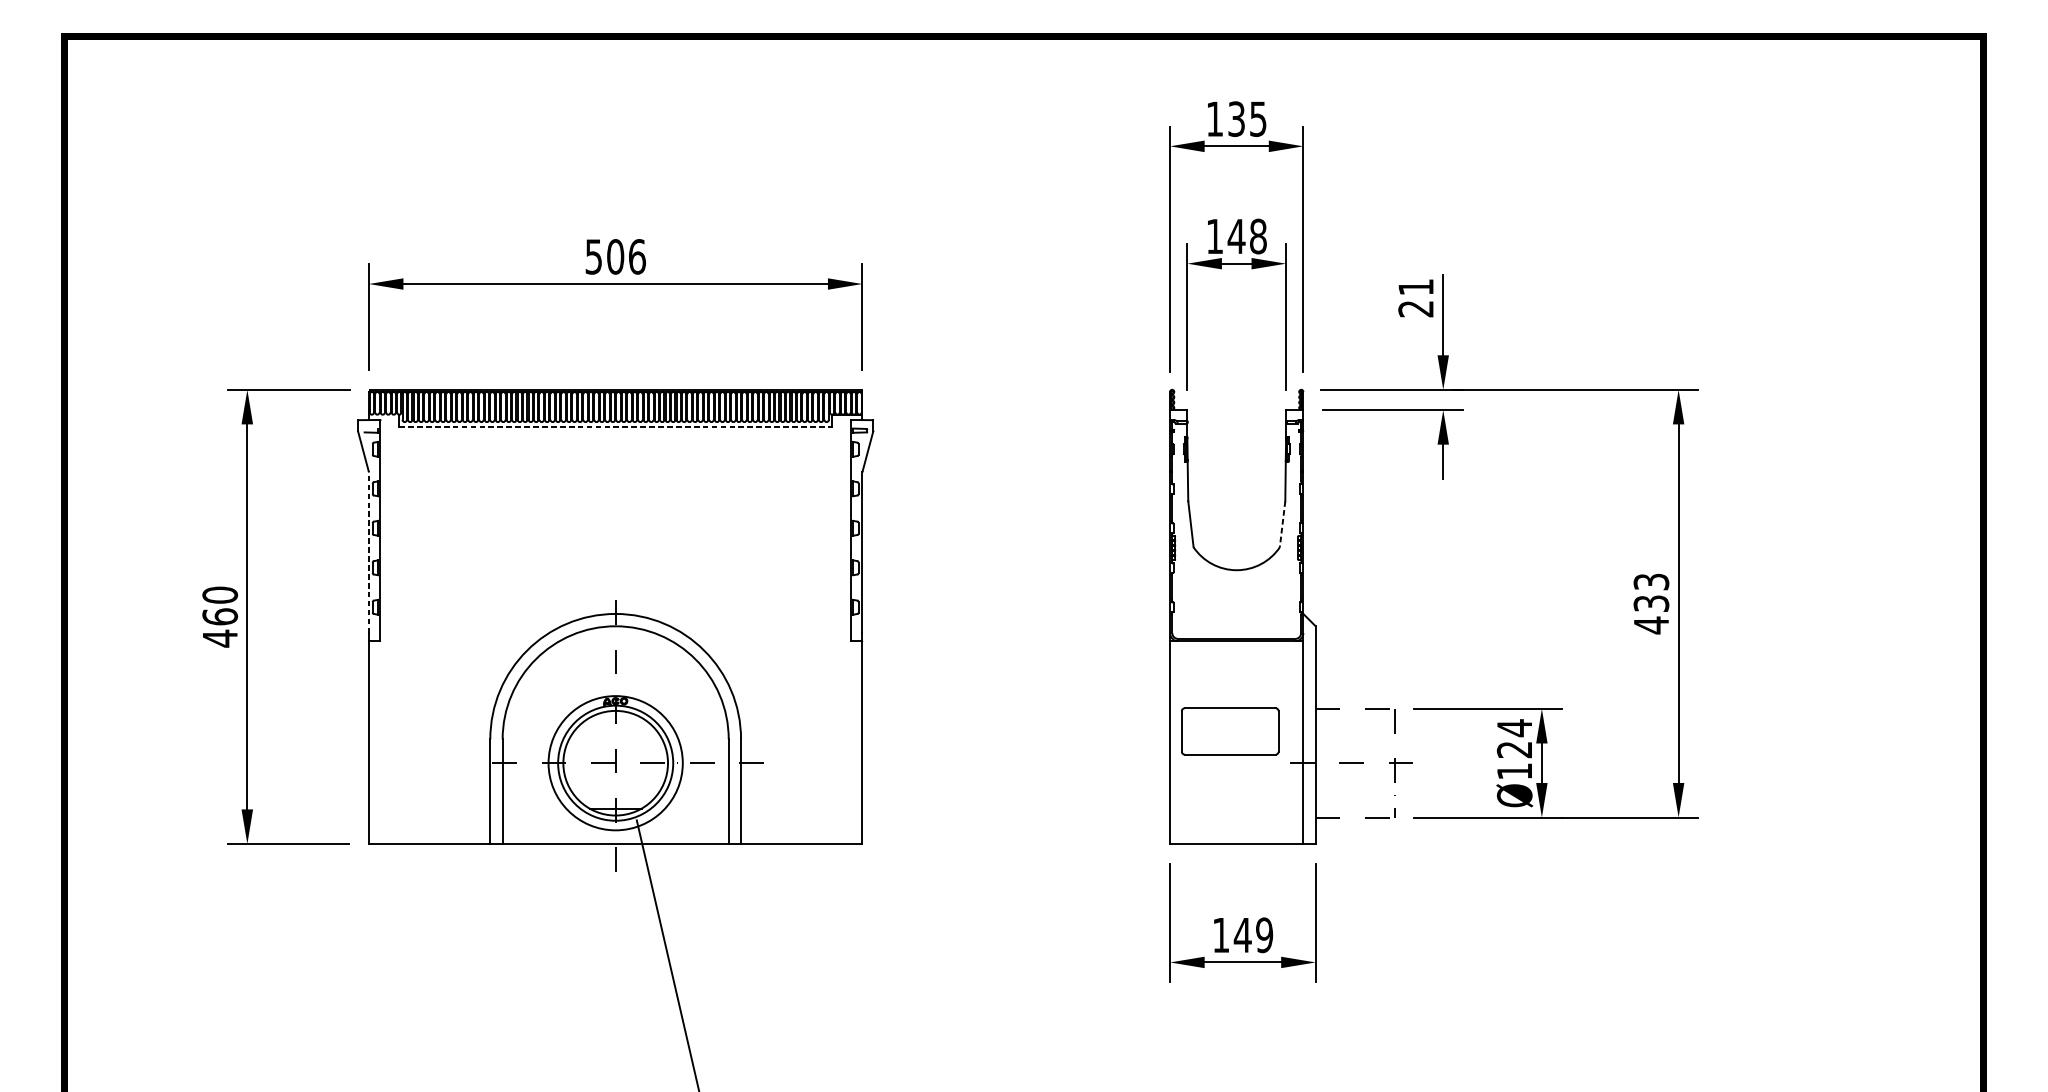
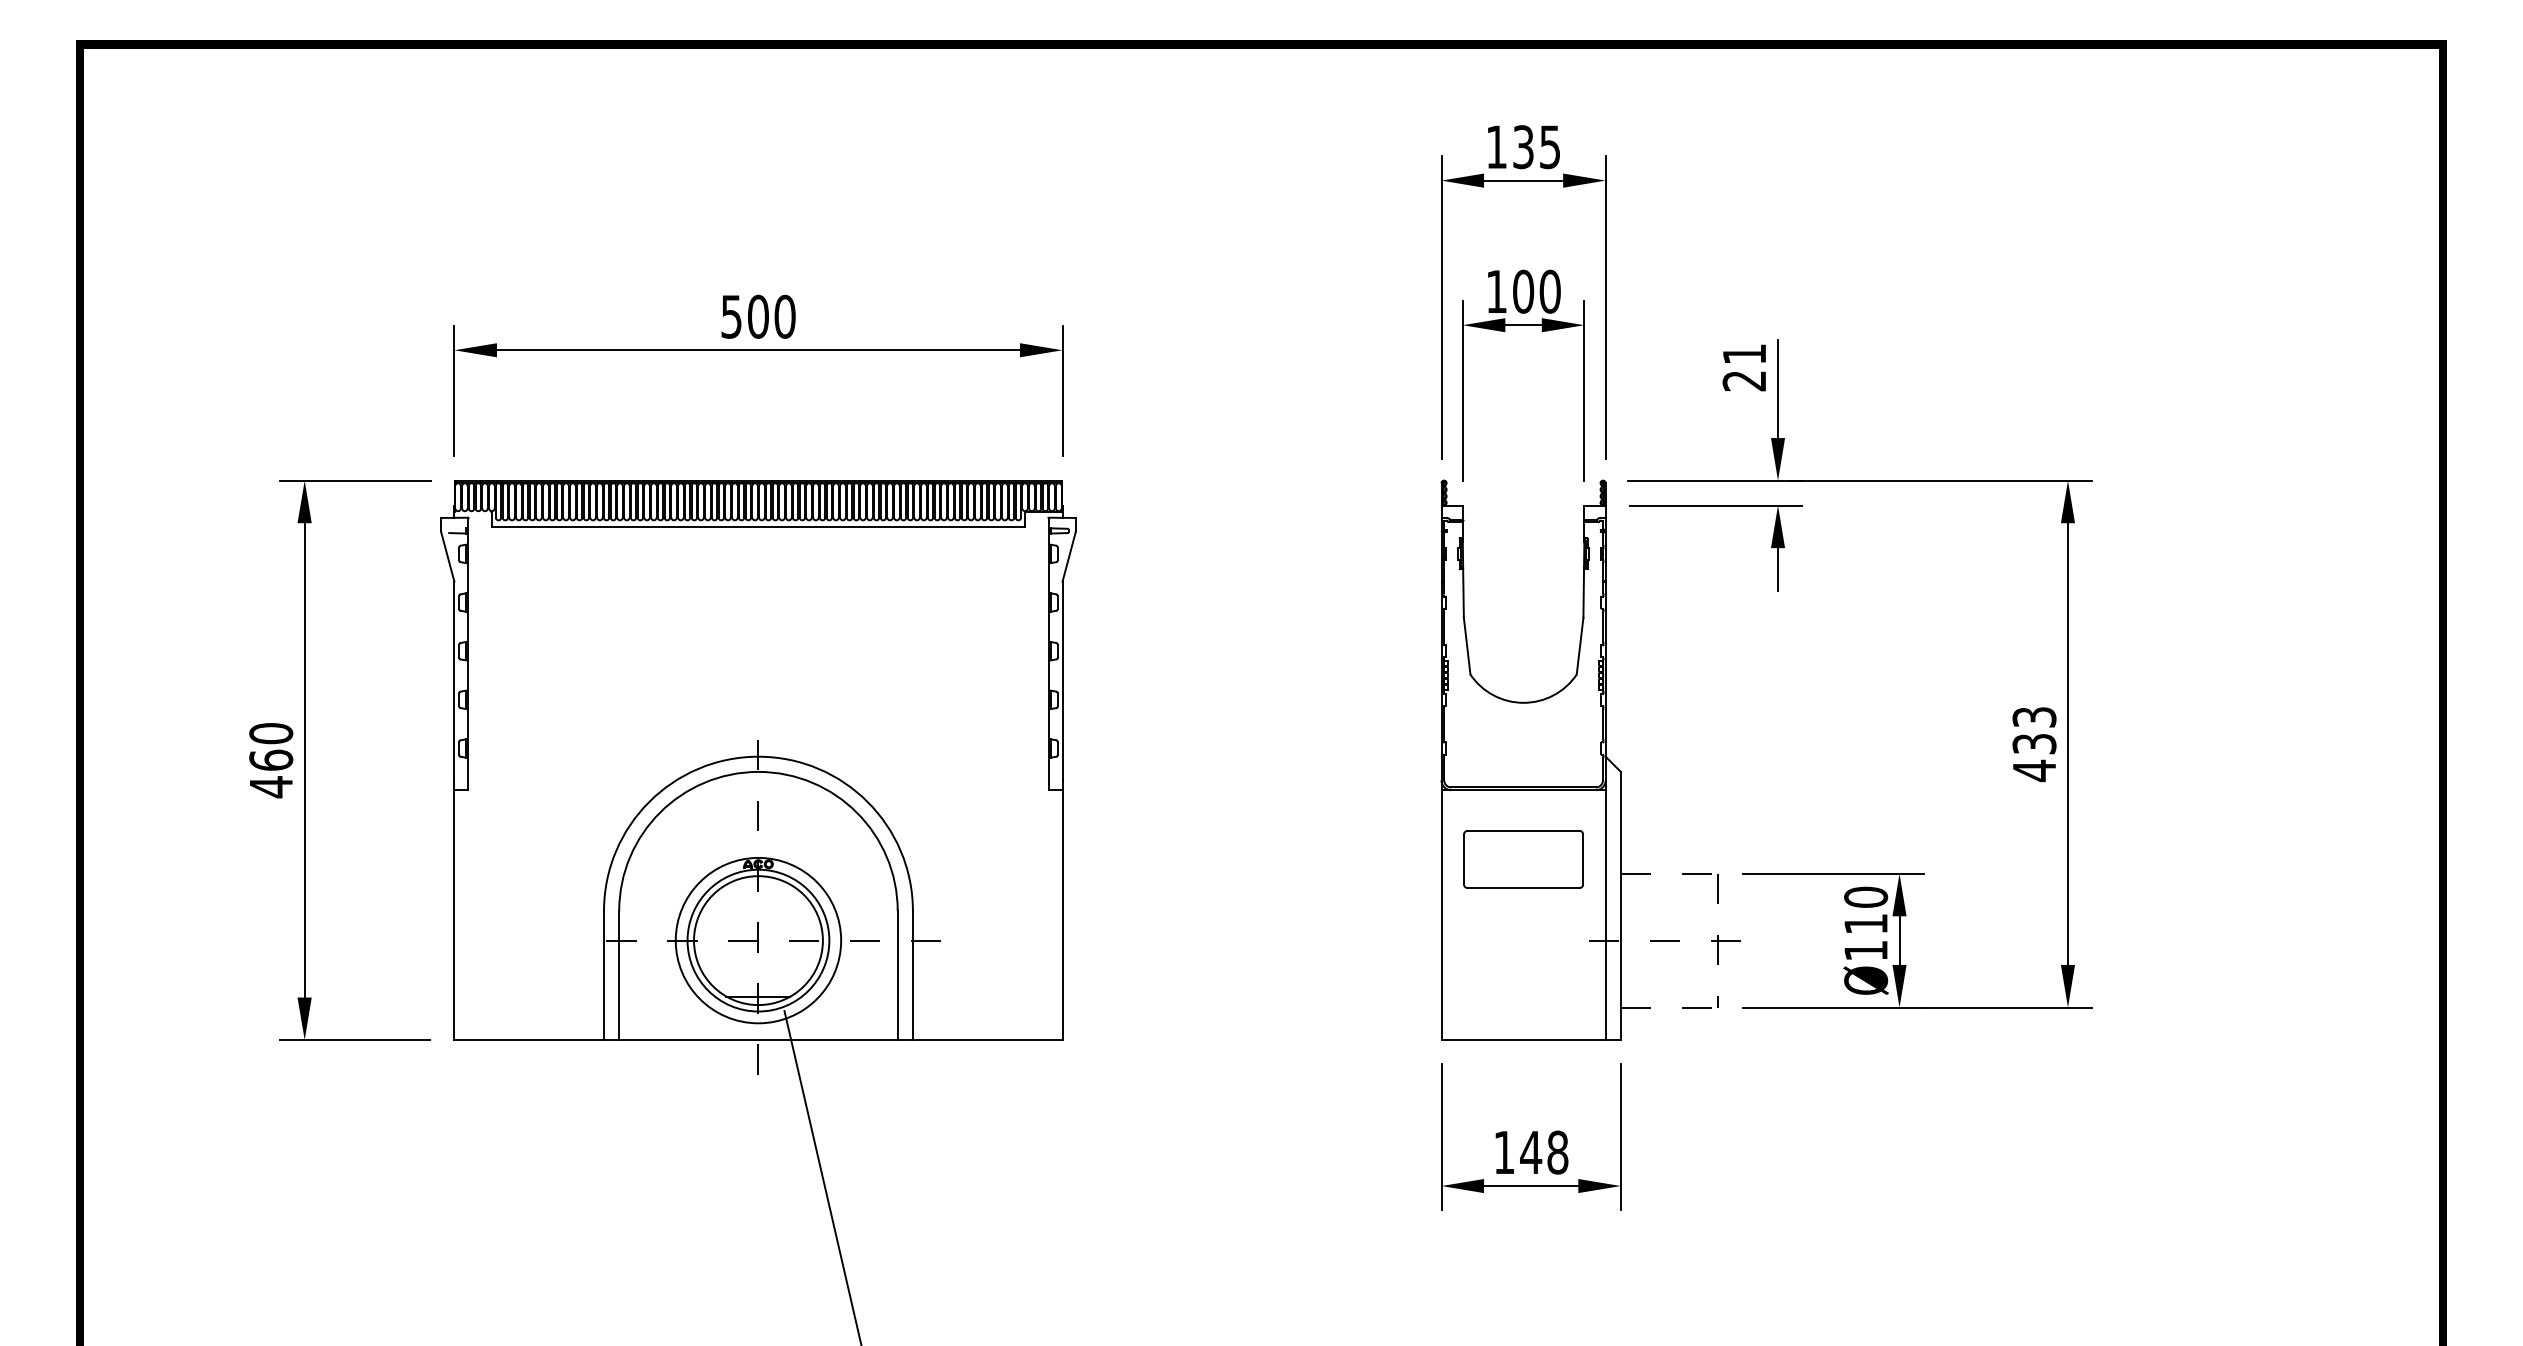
text: (1247, 236) -> (1536, 291), 148 -> 100
text: (636, 256) -> (784, 316), 506 -> 500
line: (615, 427) -> (758, 526), dashed -> solid
line: (1282, 524) -> (1580, 646), dashed -> solid
line: (368, 552) -> (454, 681), dashed -> solid
part: (1230, 731) -> (1523, 859), moved
text: (1515, 738) -> (1866, 910), Ø124 -> Ø110
text: (1264, 935) -> (1557, 1152), 149 -> 148

